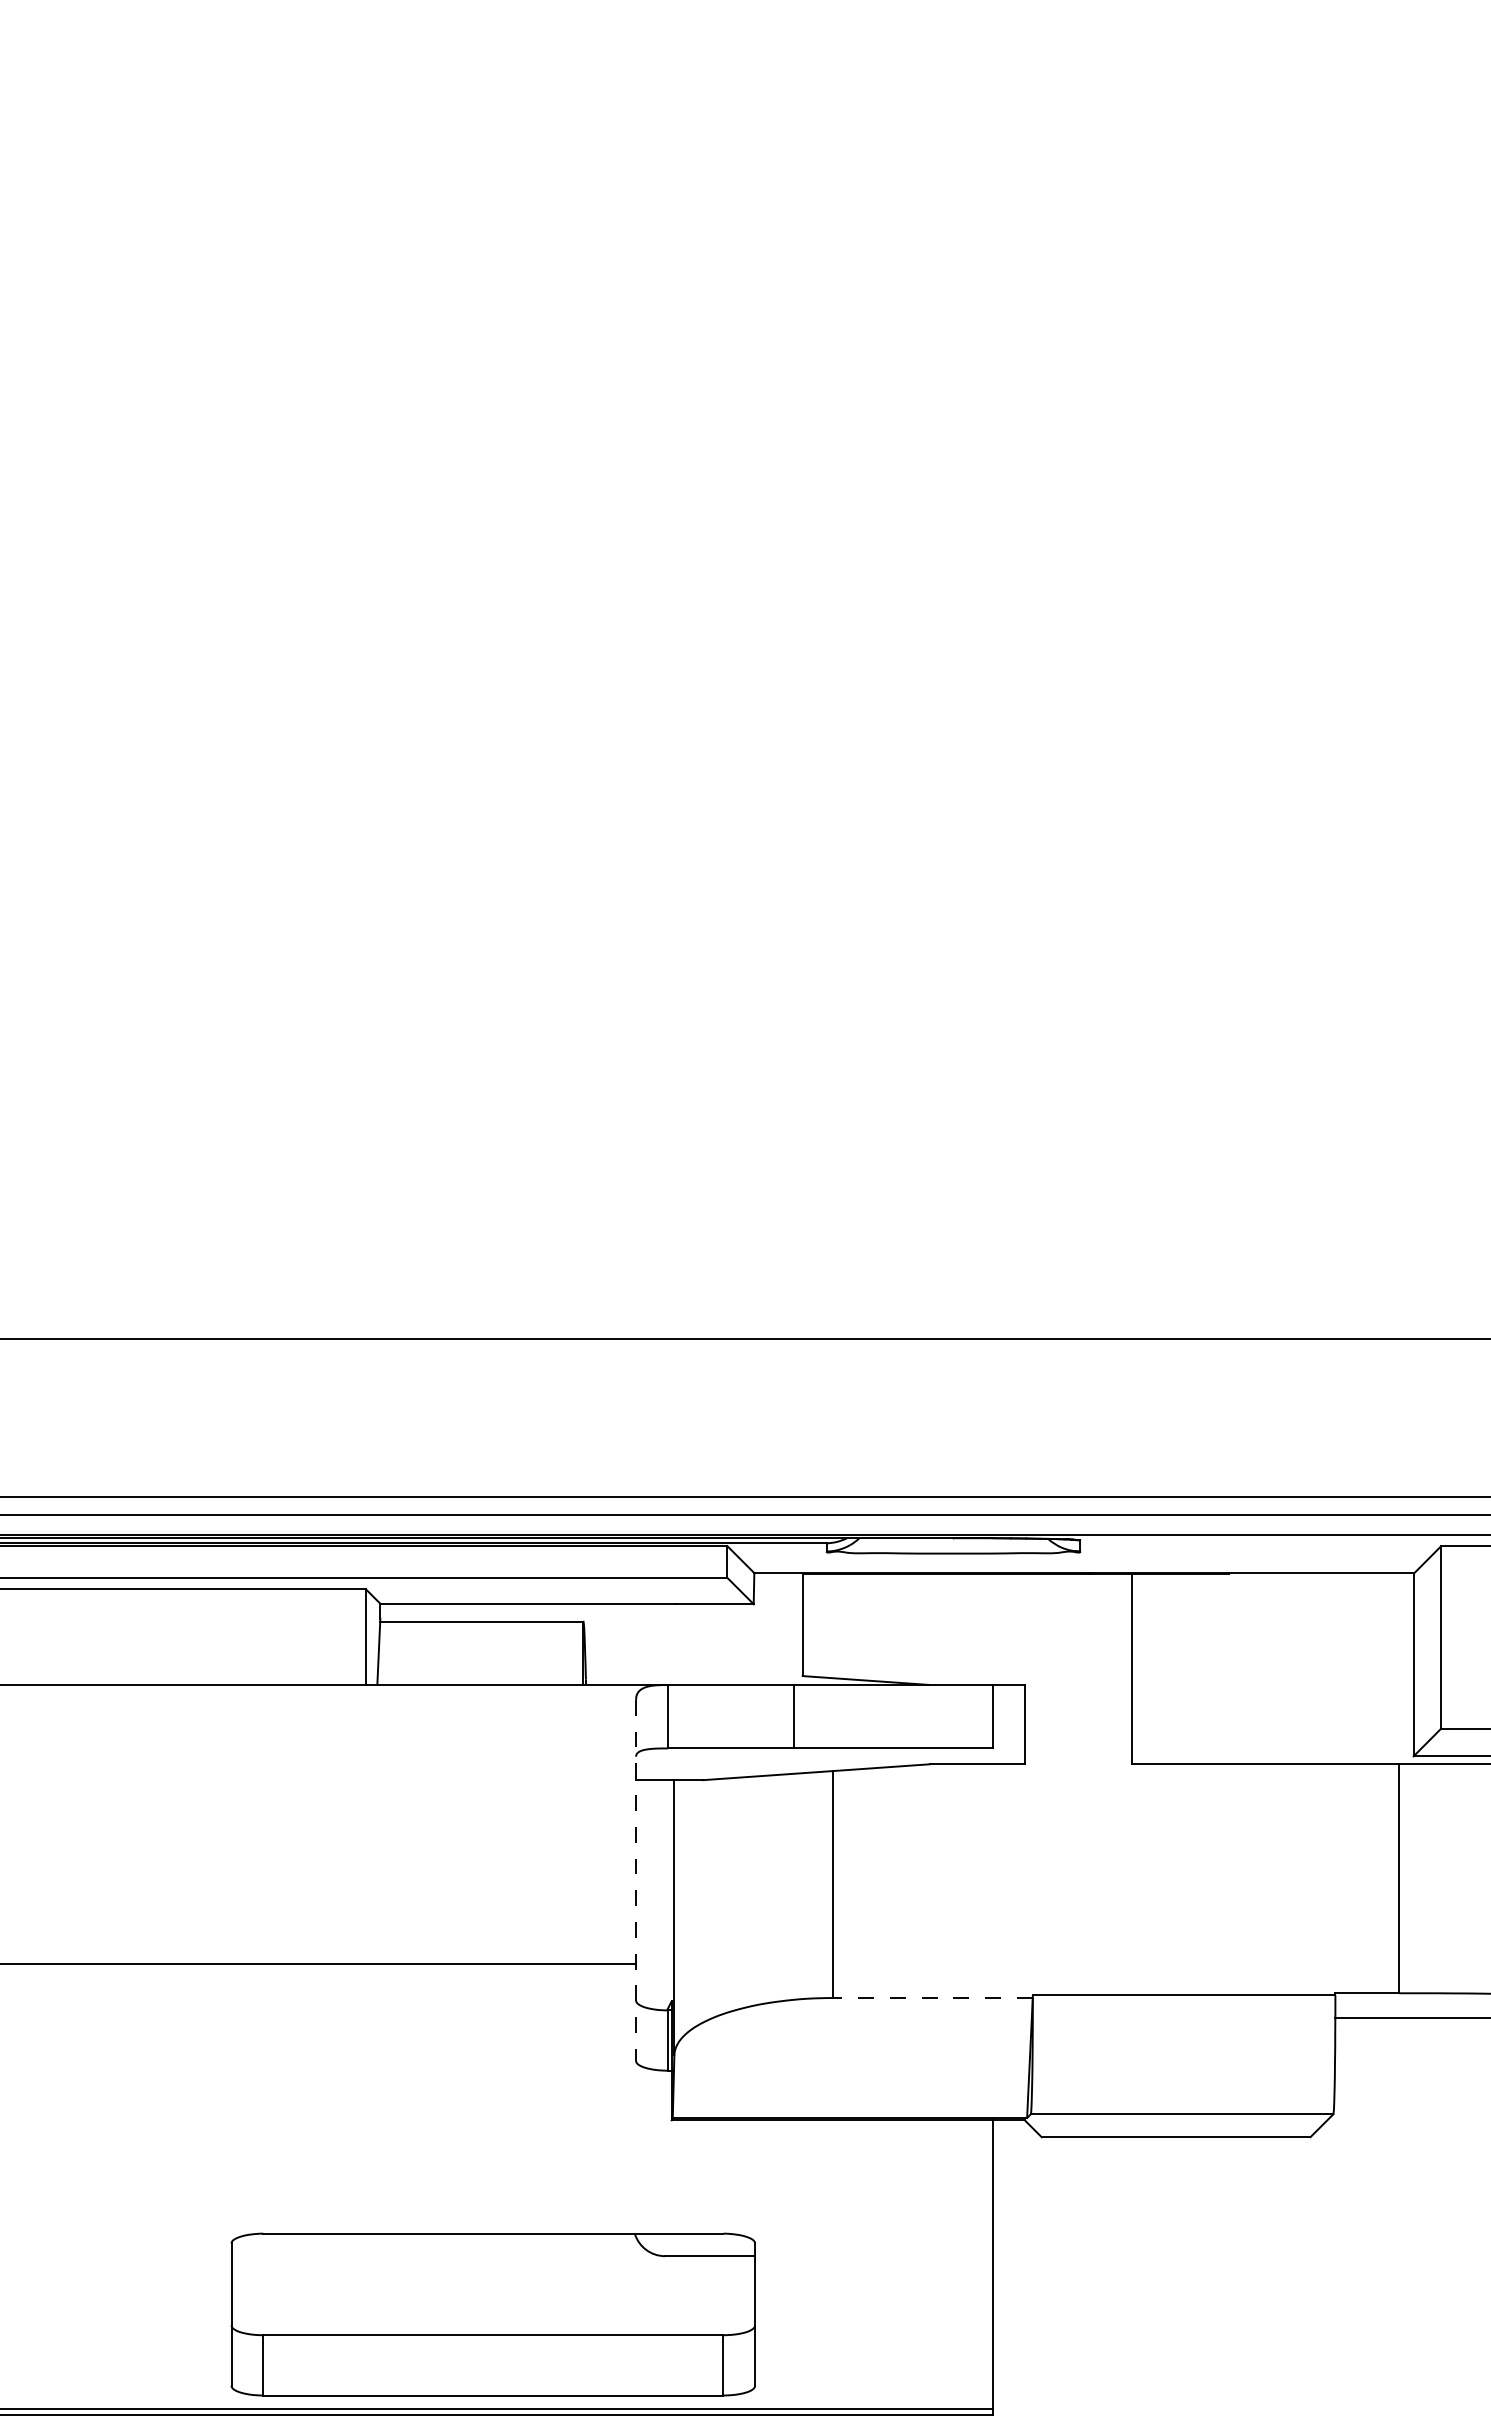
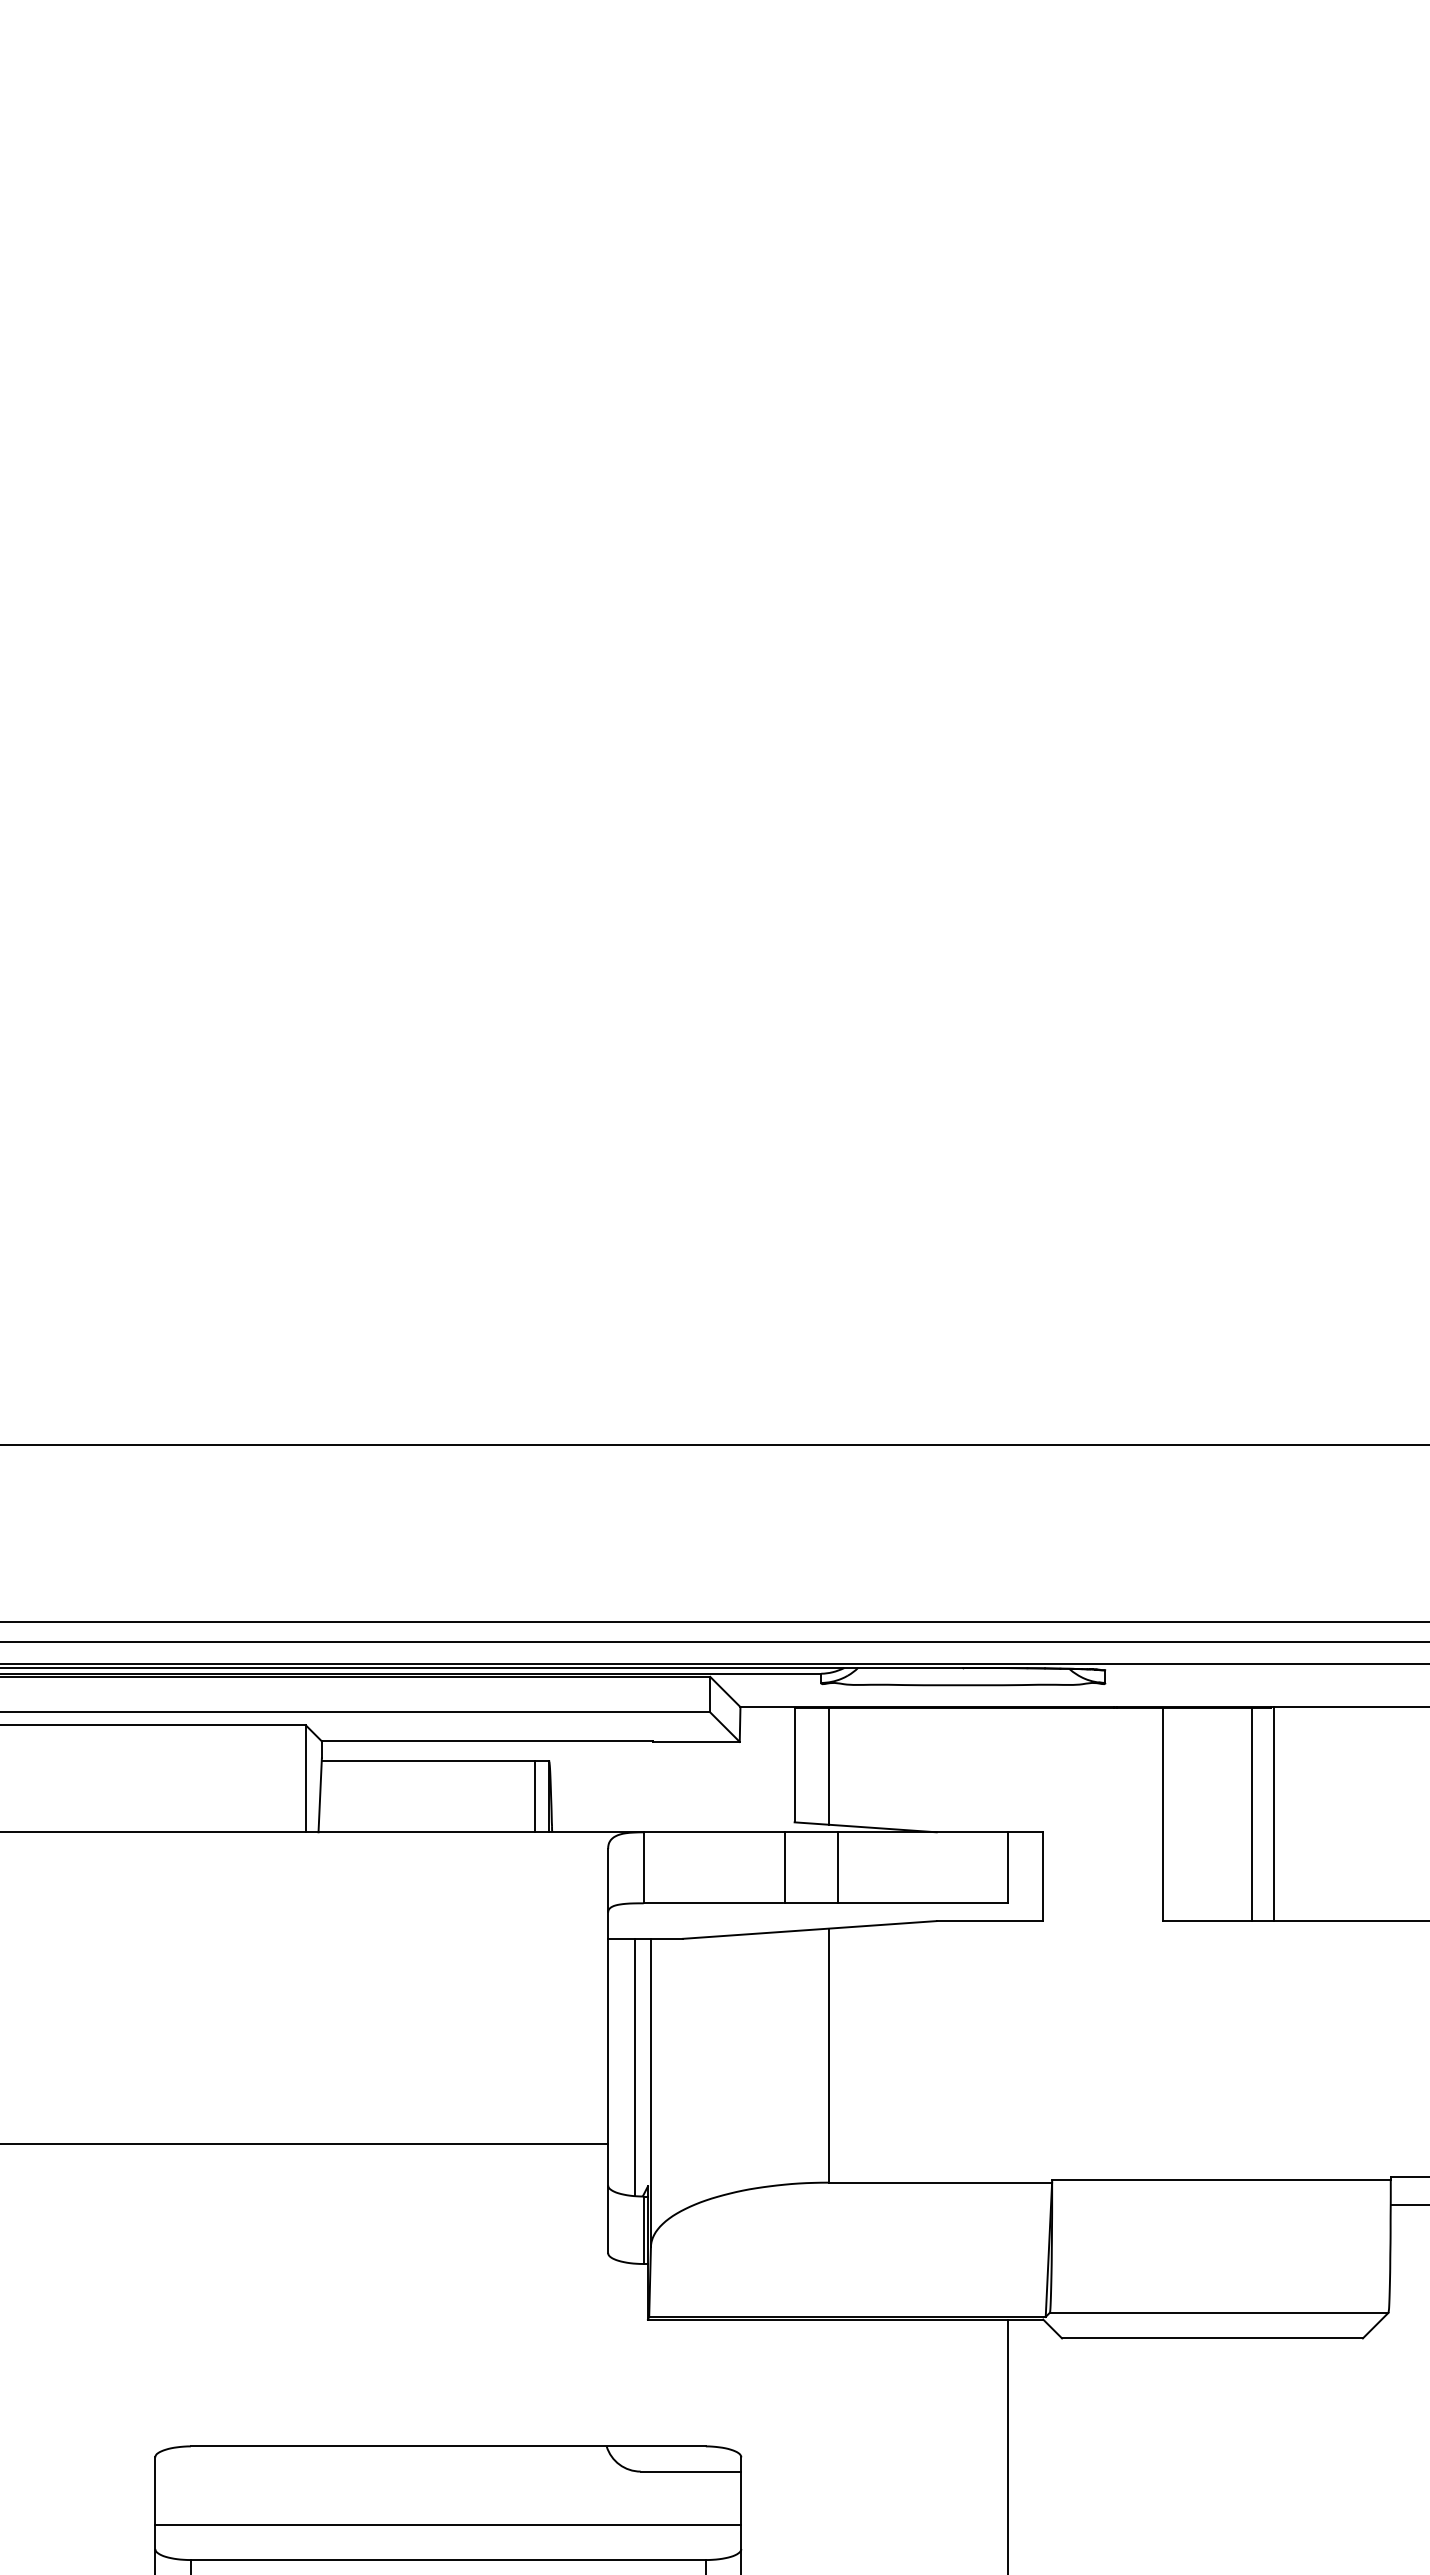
line: (833, 1625) -> (829, 1765), added
line: (570, 1652) -> (534, 1795), added
line: (1211, 1668) -> (1252, 1813), added
line: (1231, 1668) -> (1274, 1813), added
line: (841, 1716) -> (838, 1867), added
line: (636, 1880) -> (608, 2051), dashed -> solid
line: (659, 1895) -> (634, 2067), added
line: (932, 1998) -> (939, 2183), dashed -> solid
line: (493, 2303) -> (448, 2524), added

